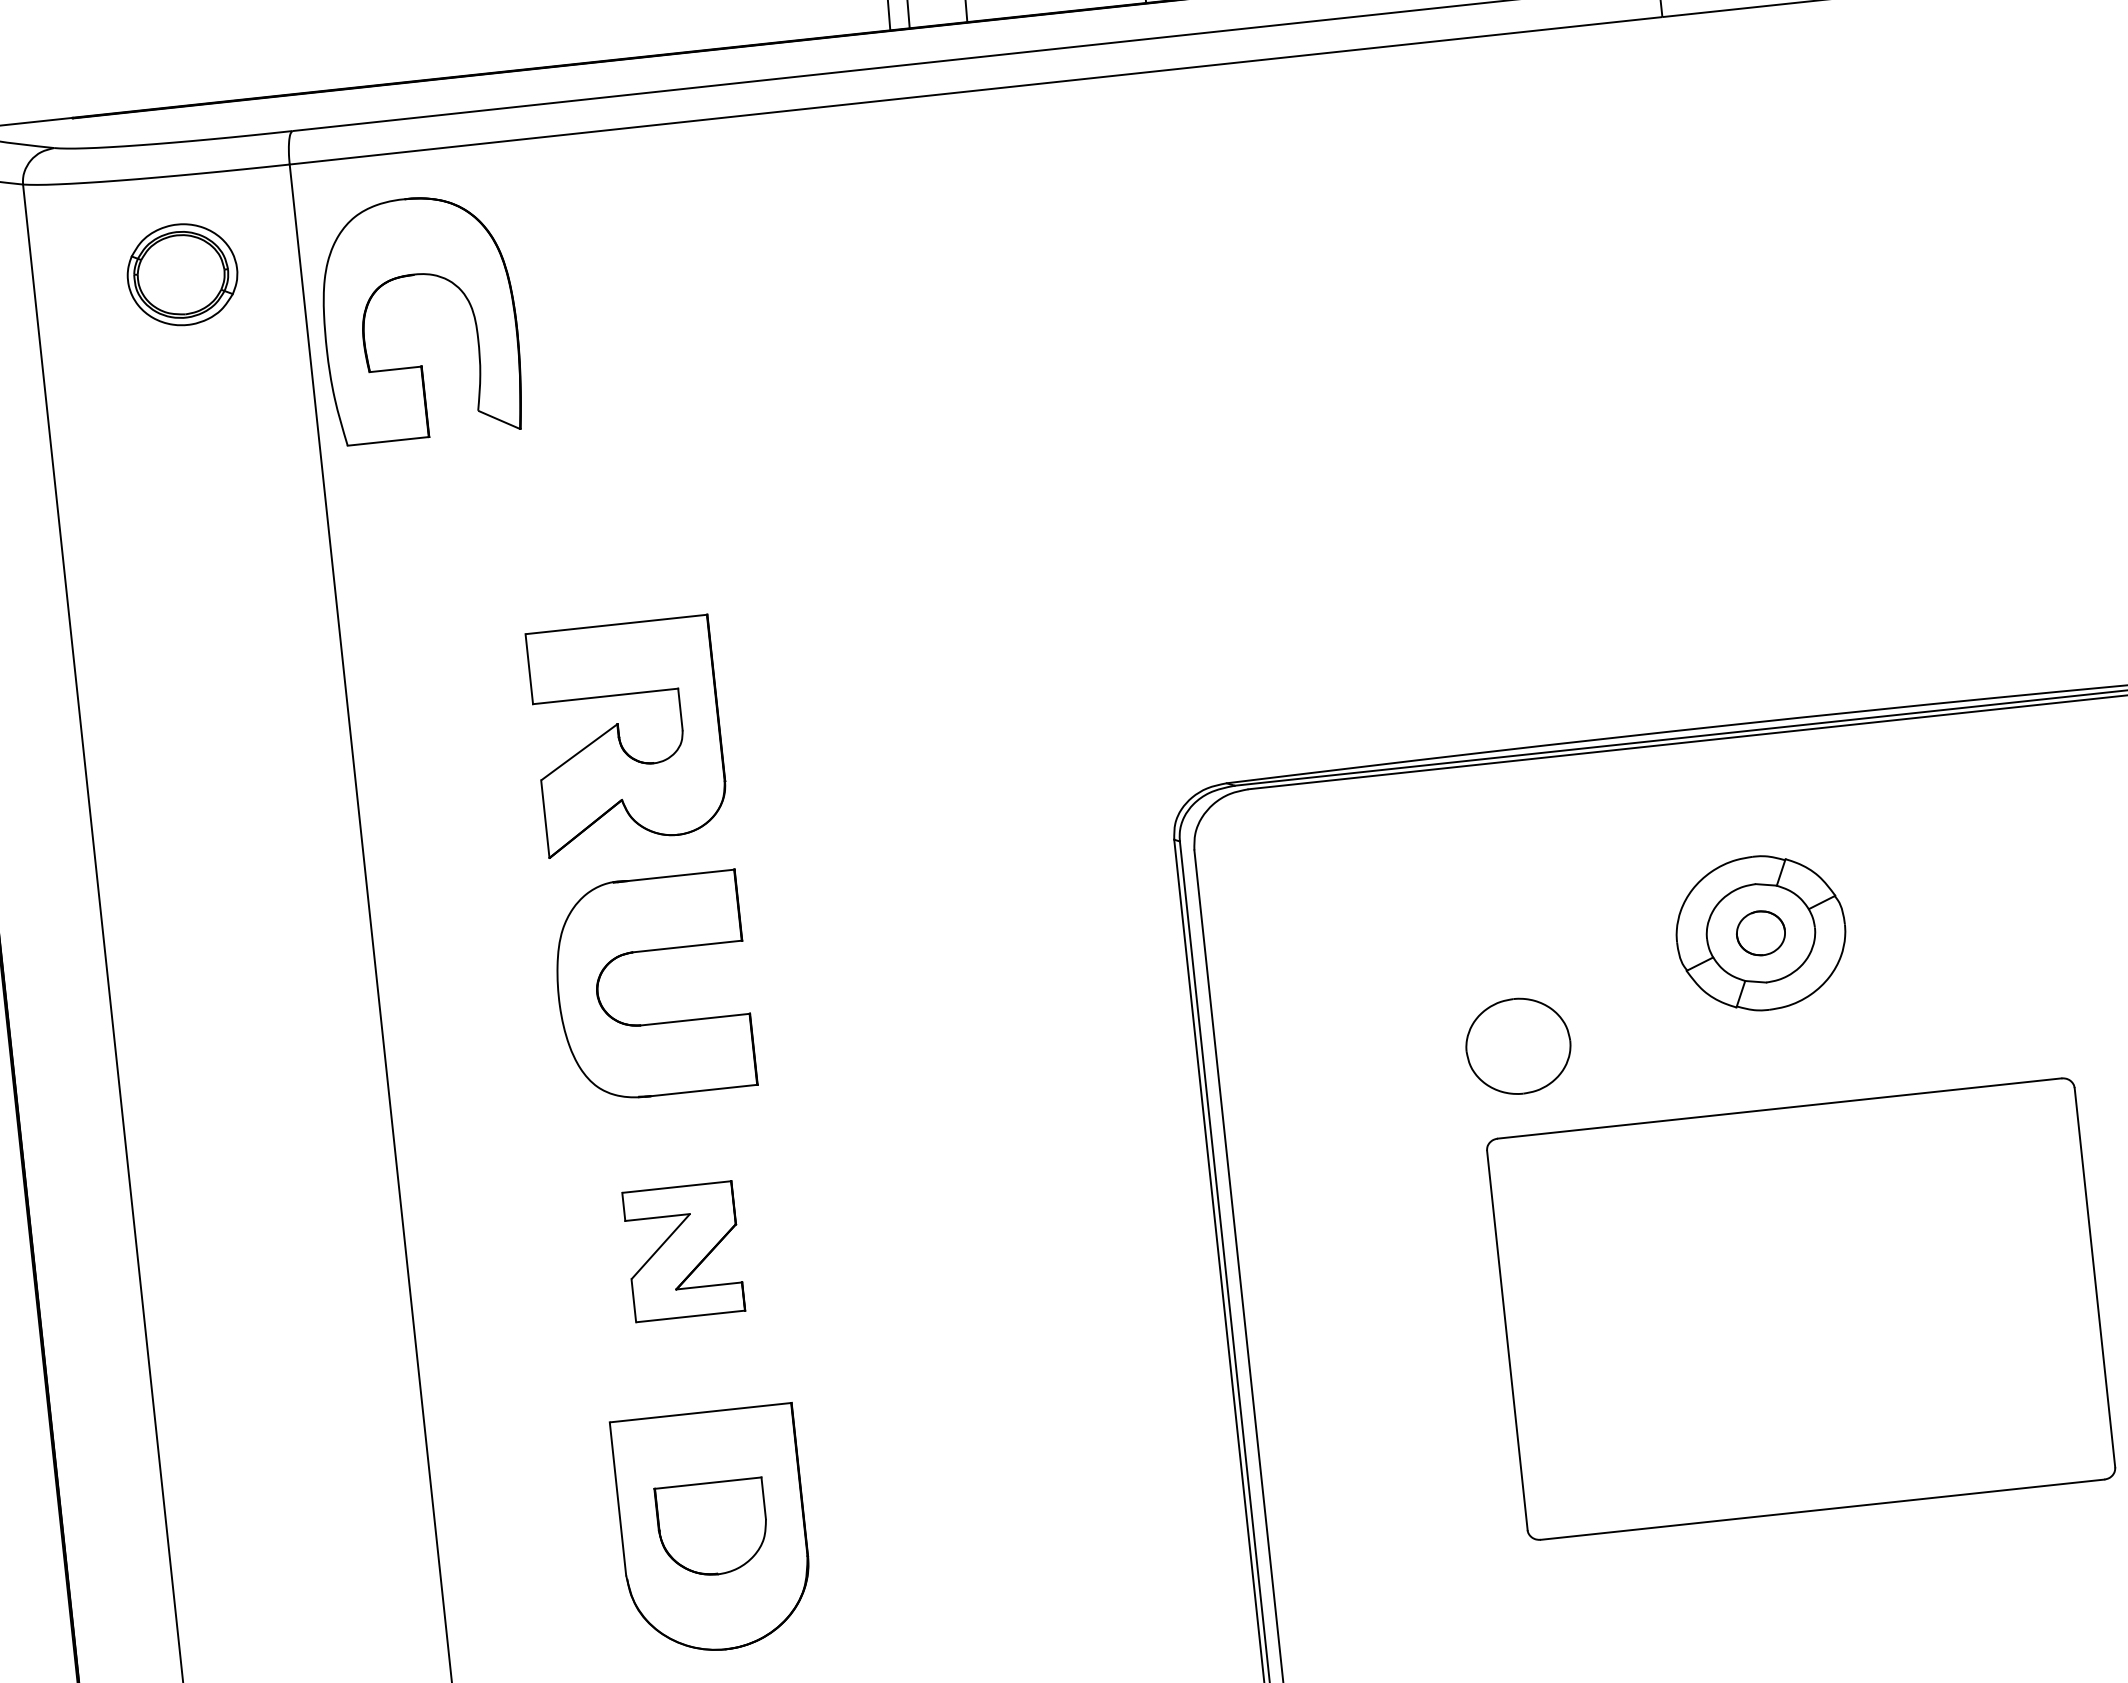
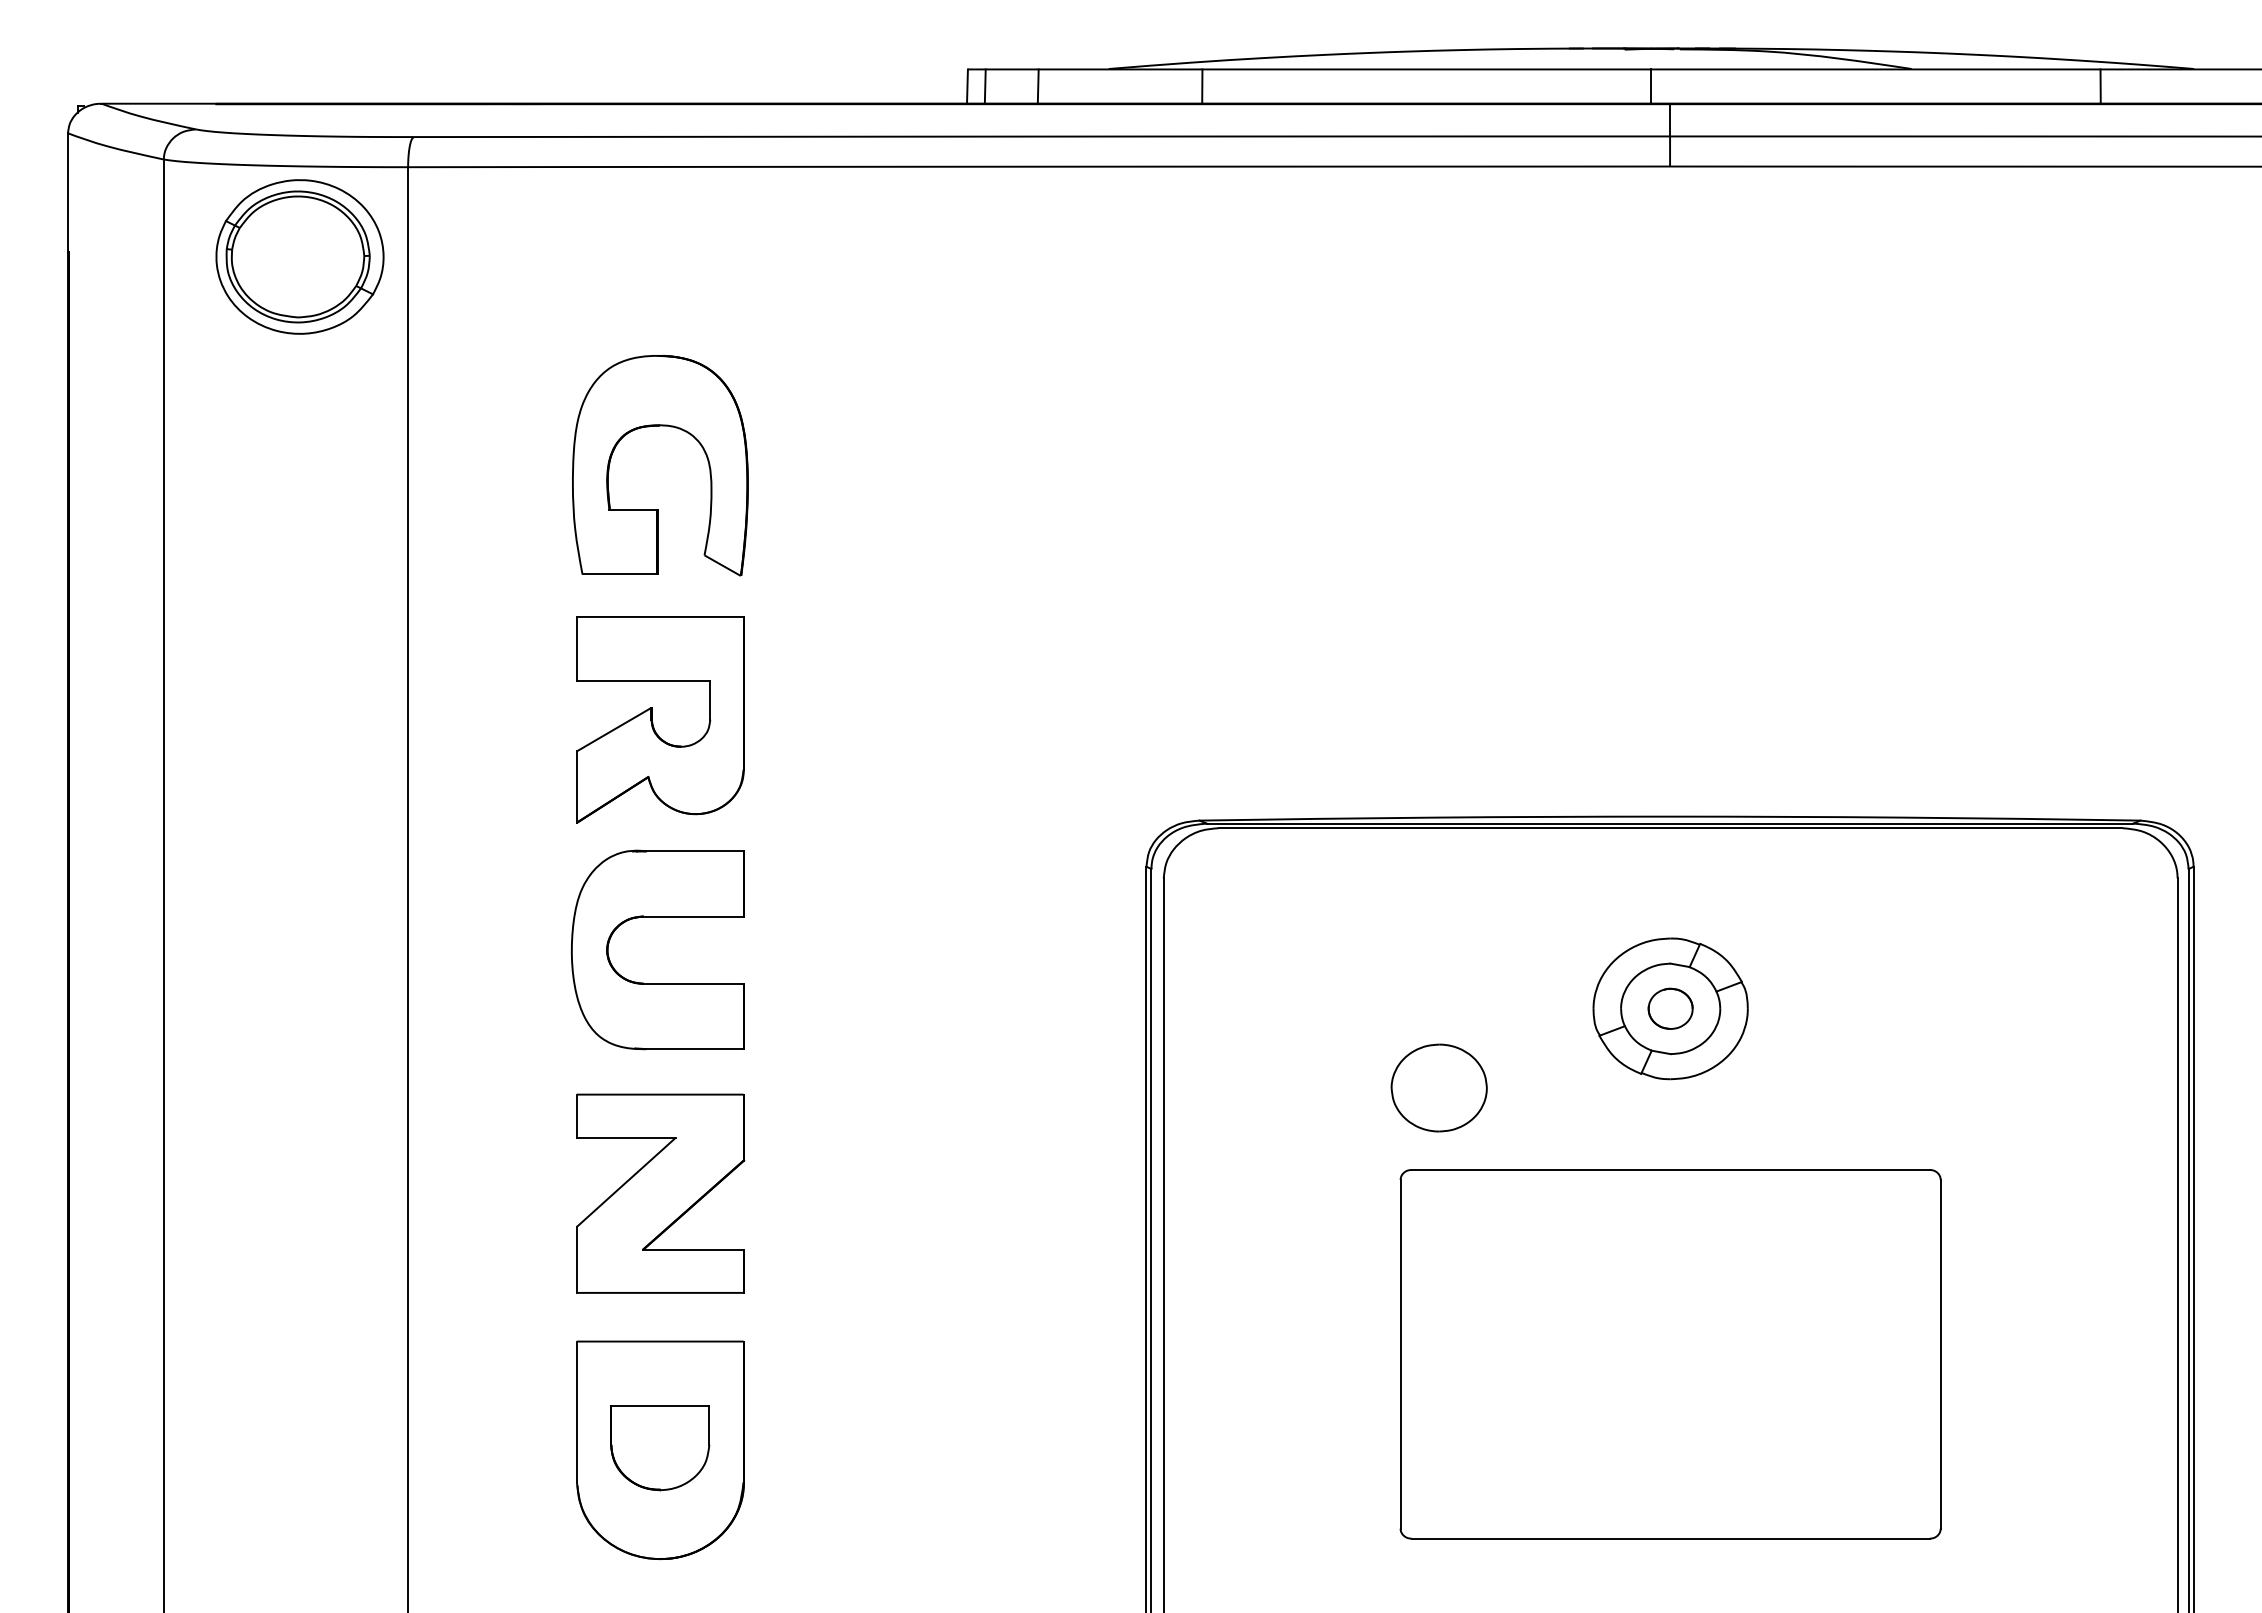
part: (181, 274) -> (299, 256), size x1.67
part: (415, 275) -> (660, 426), moved
part: (683, 1251) -> (660, 1193), size x1.67

